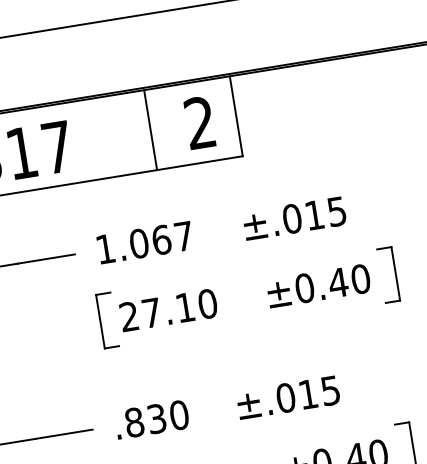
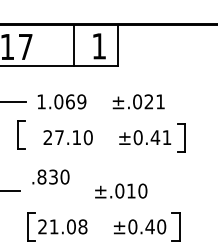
text: (198, 123) -> (98, 46), 2 -> 1
text: (325, 212) -> (154, 101), ±.015 -> ±.021
text: (183, 235) -> (81, 101), 1.067 -> 1.069
text: (359, 279) -> (166, 137), ±0.40 -> ±0.41
part: (106, 320) -> (21, 134), moved
text: (329, 389) -> (142, 190), ±.015 -> ±.010
text: (150, 418) -> (50, 176), moved

